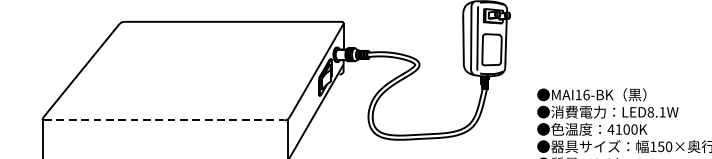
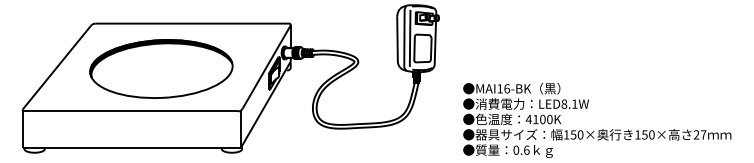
part: (198, 72) -> (161, 68), added
line: (163, 120) -> (130, 111), dashed -> solid

